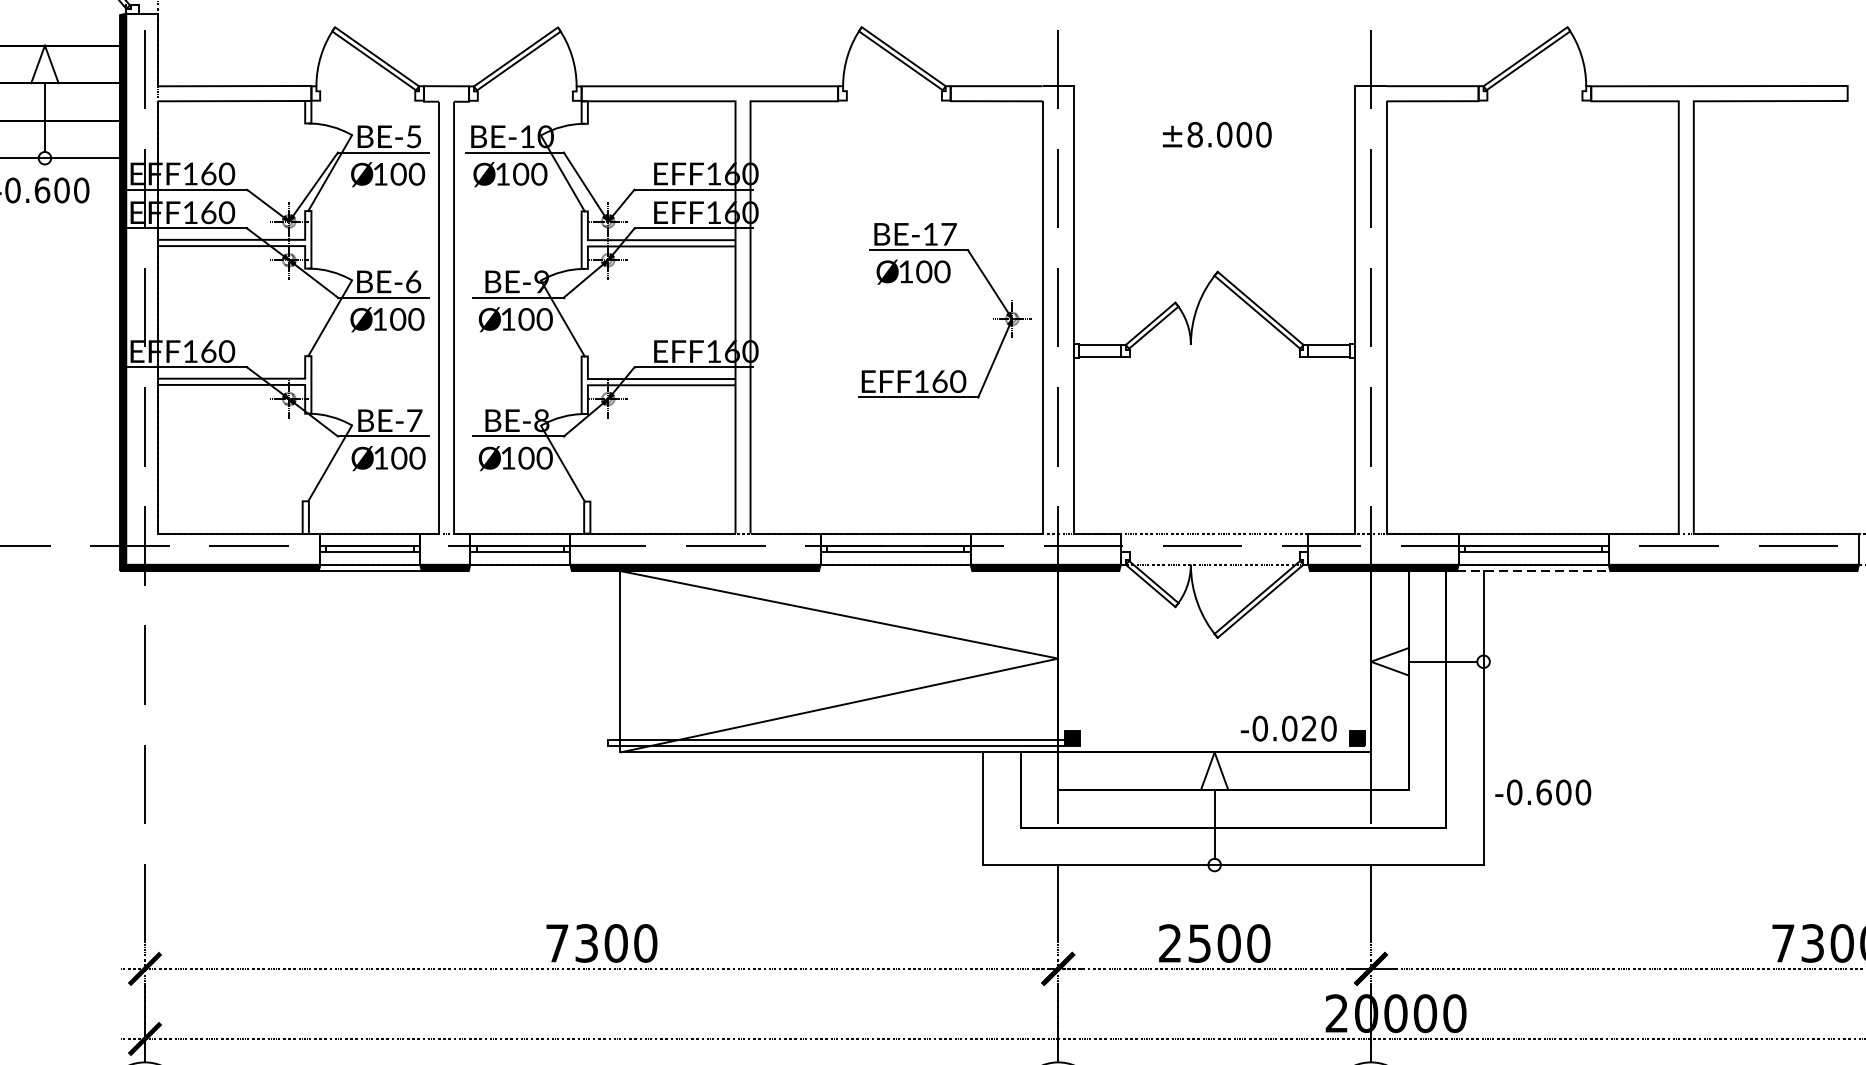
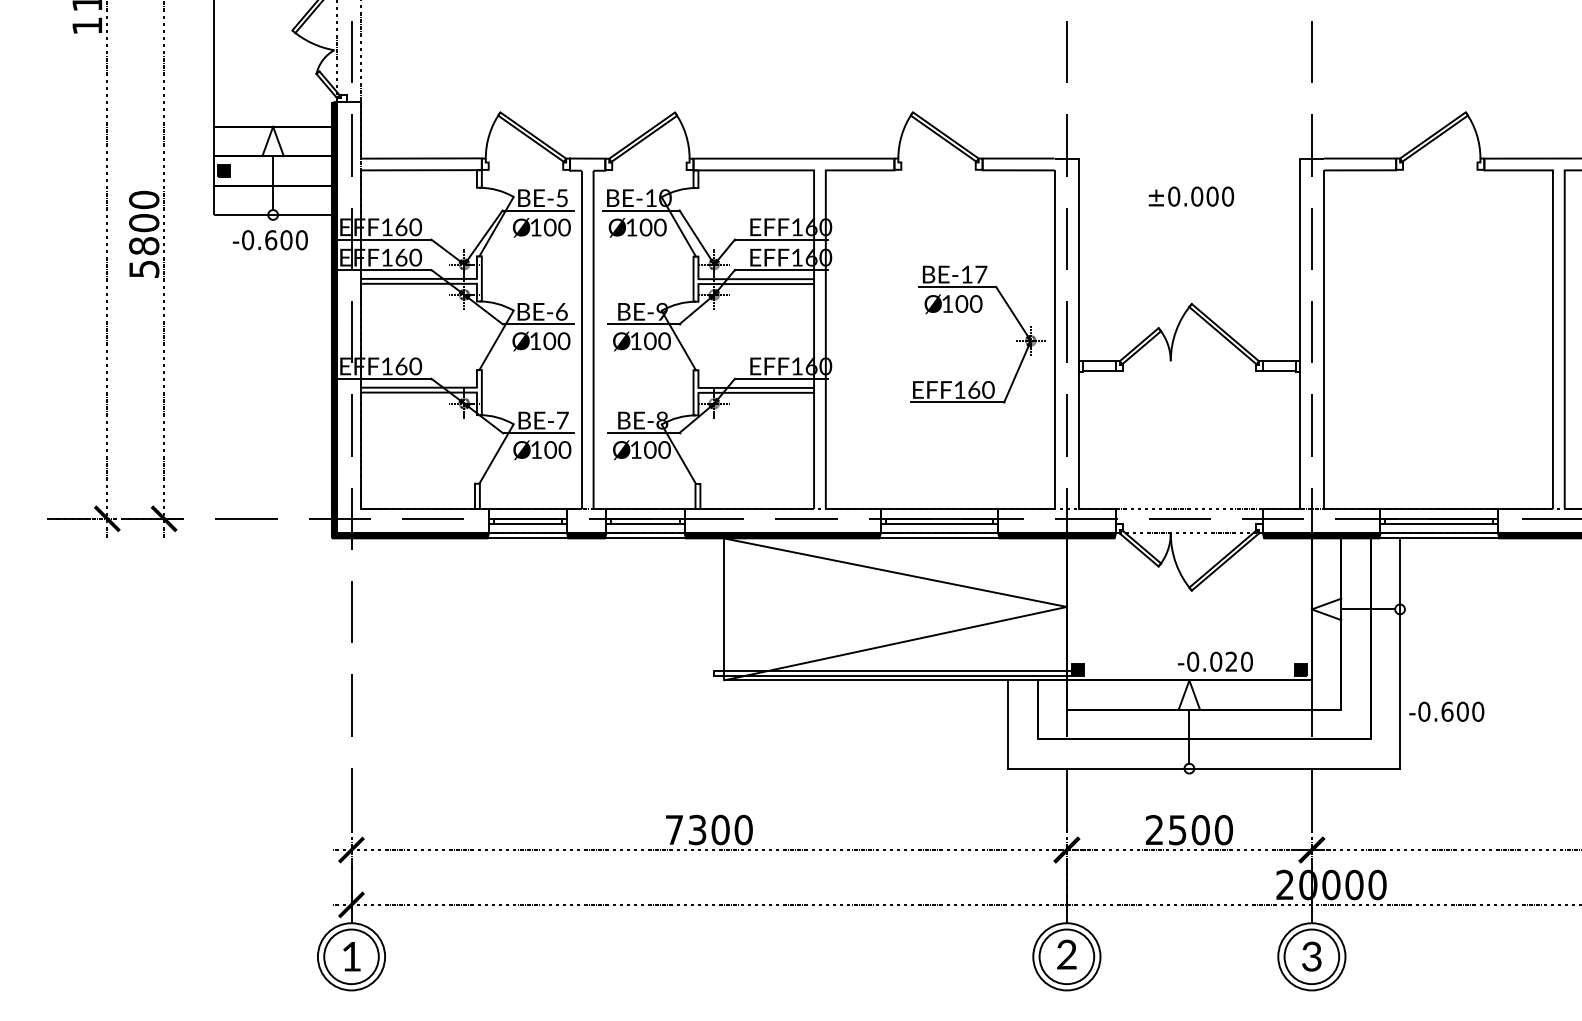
text: (1195, 134) -> (1174, 196), ±8.000 -> ±0.000
line: (520, 571) -> (645, 538), added
line: (895, 571) -> (939, 538), added
line: (1533, 571) -> (1439, 538), dashed -> solid
text: (1288, 728) -> (1215, 661), moved

